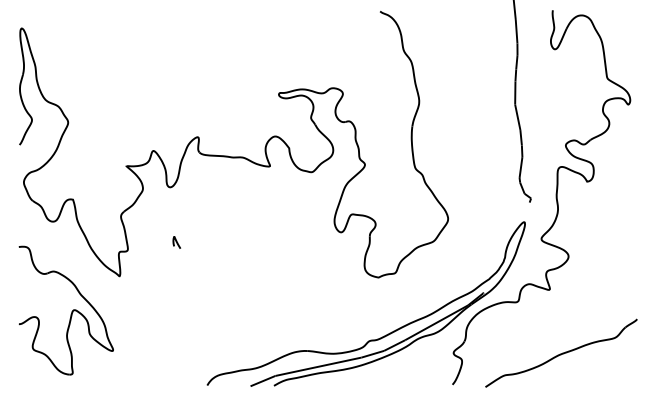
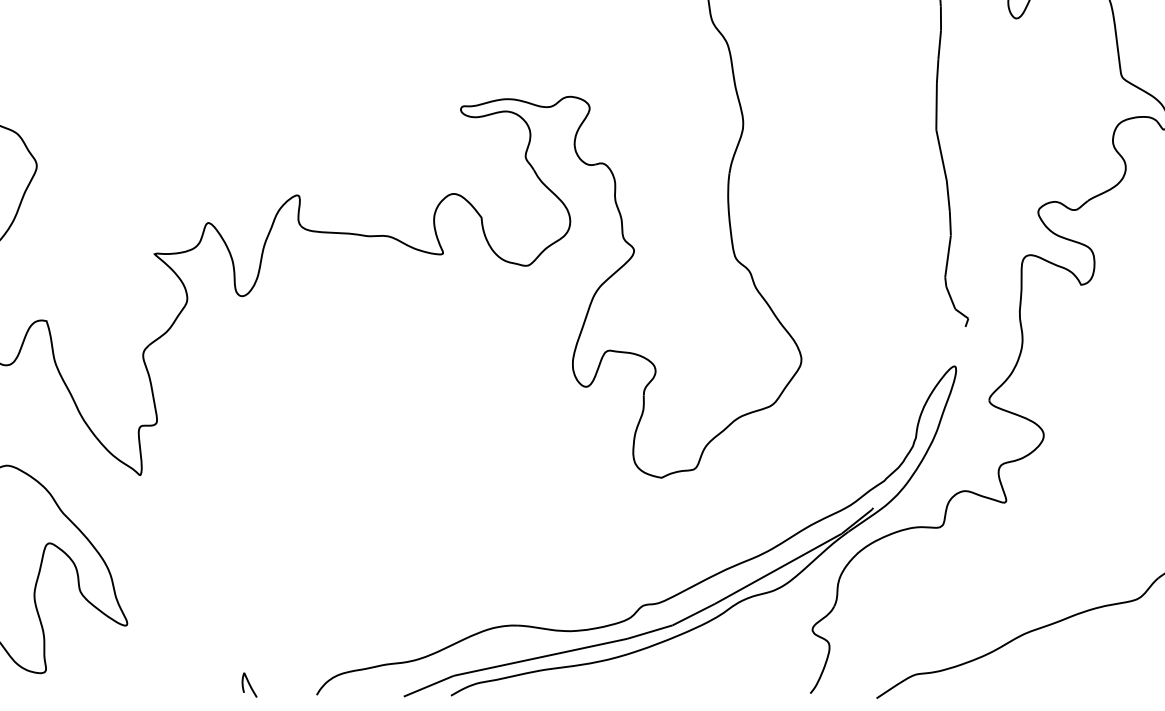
curve: (176, 242) -> (248, 684), moved

